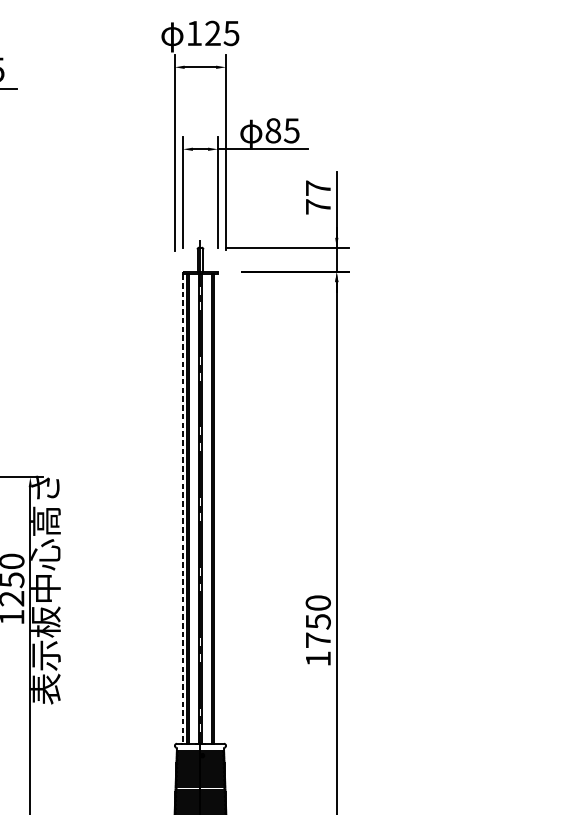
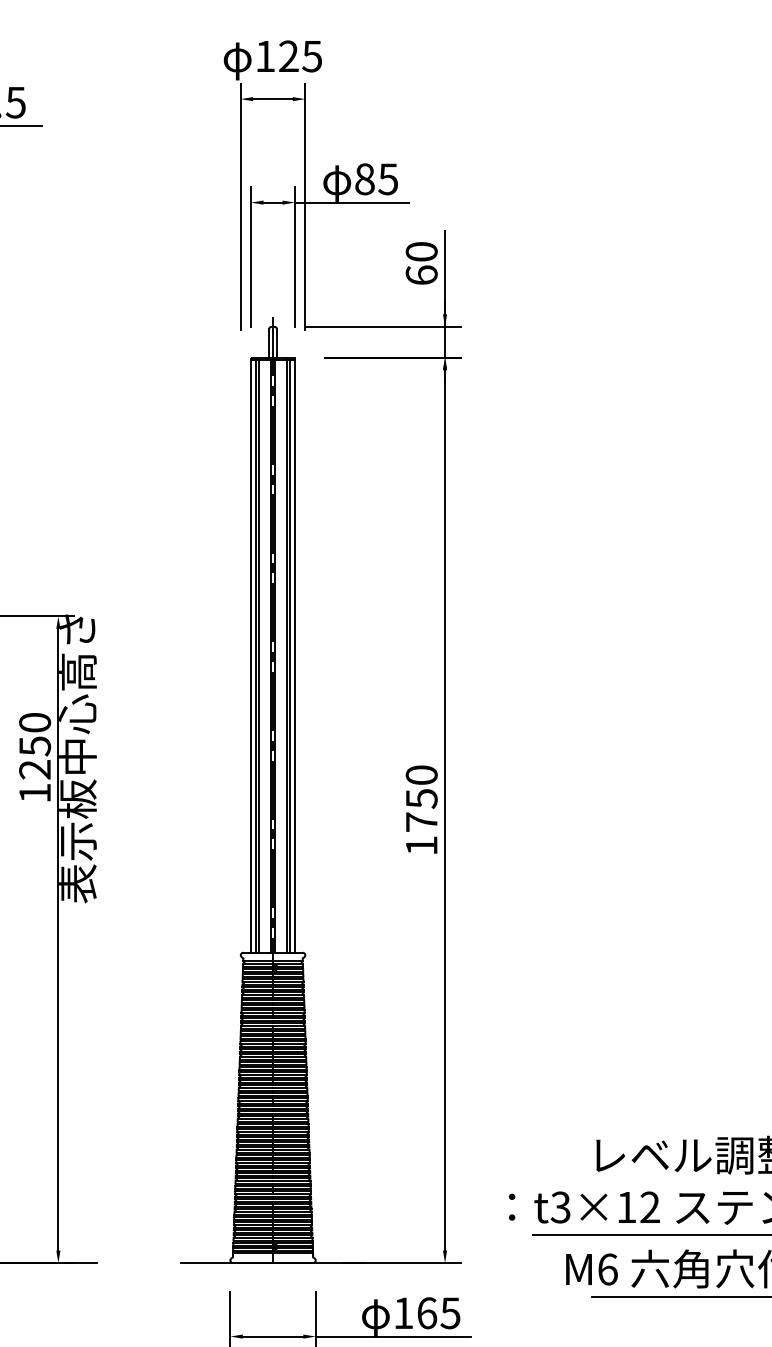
text: (318, 197) -> (421, 263), 77 -> 60
line: (183, 509) -> (251, 657), dashed -> solid
line: (217, 509) -> (294, 656), added

